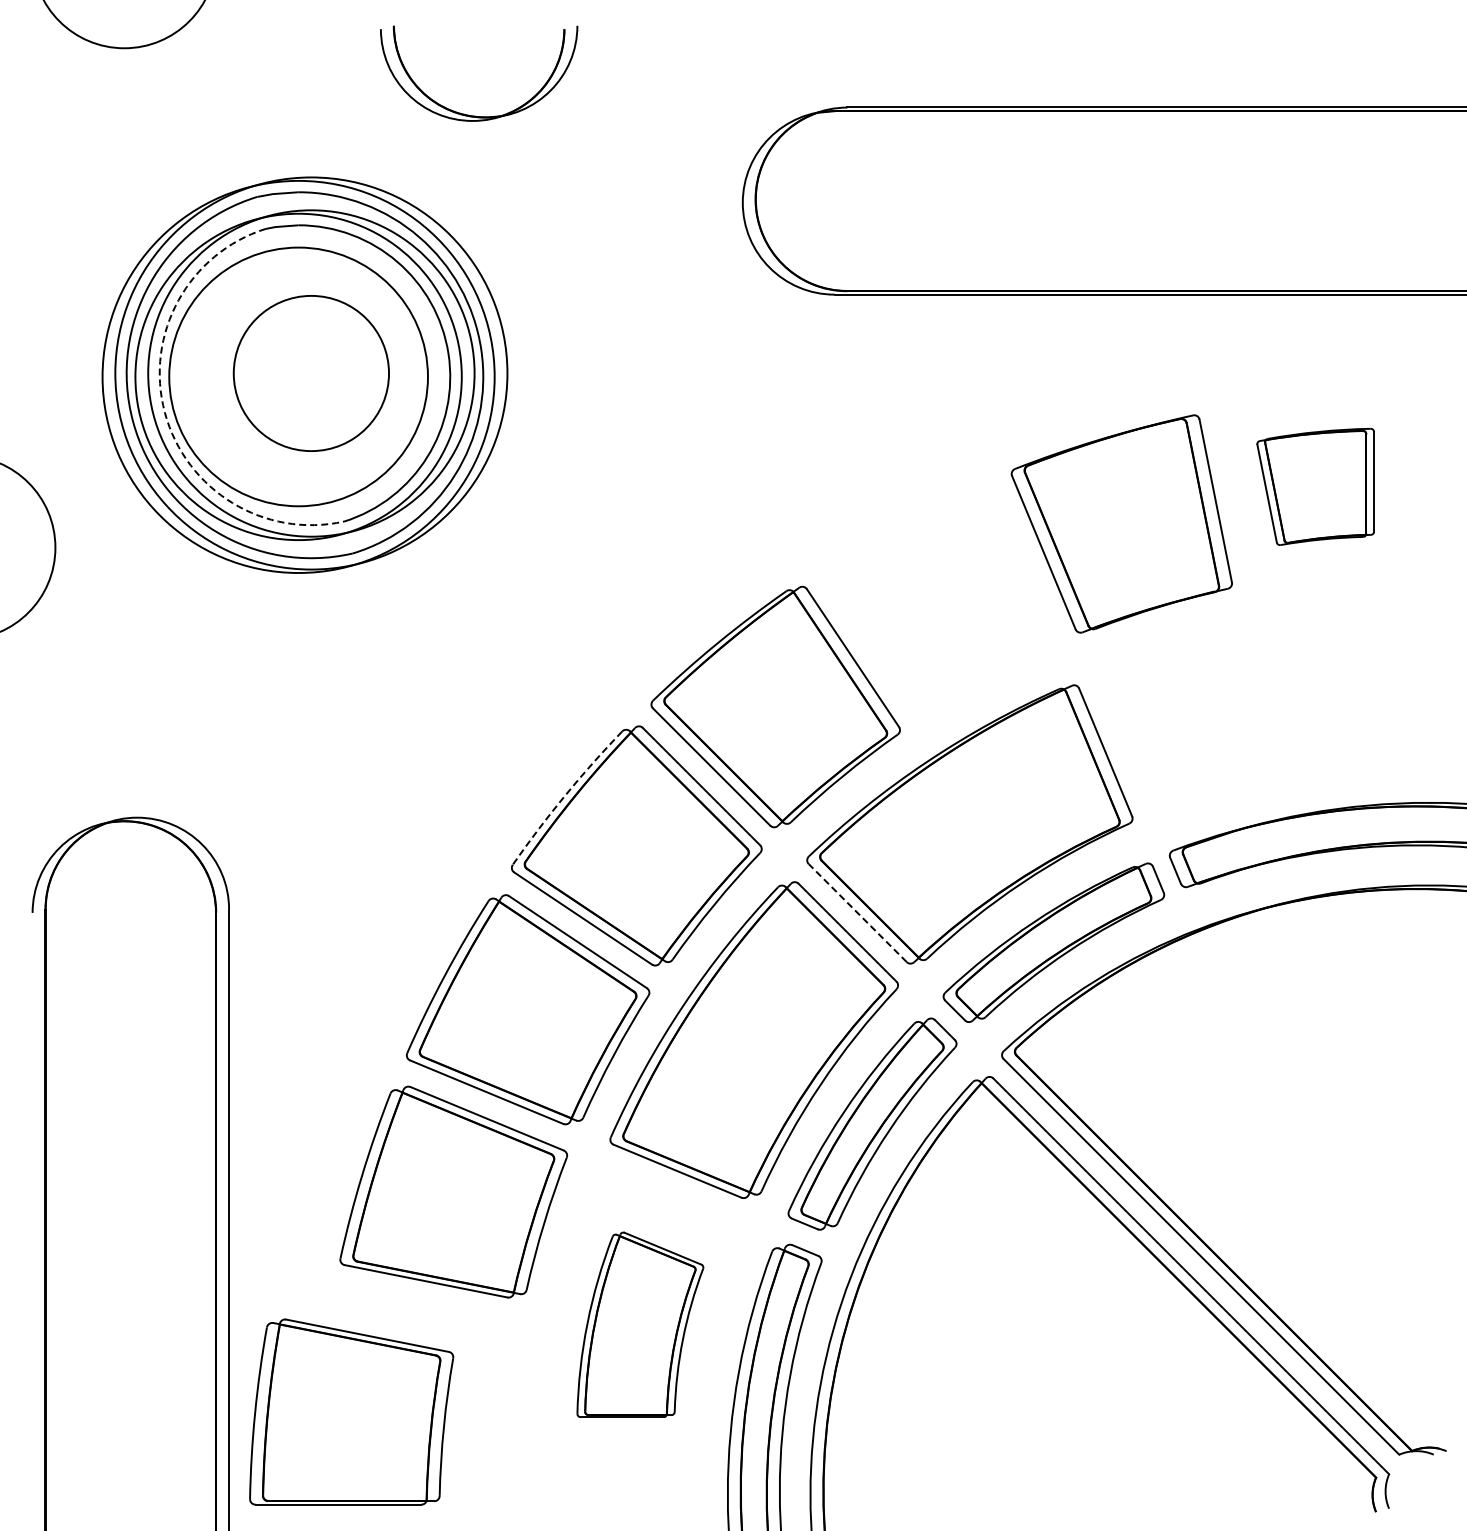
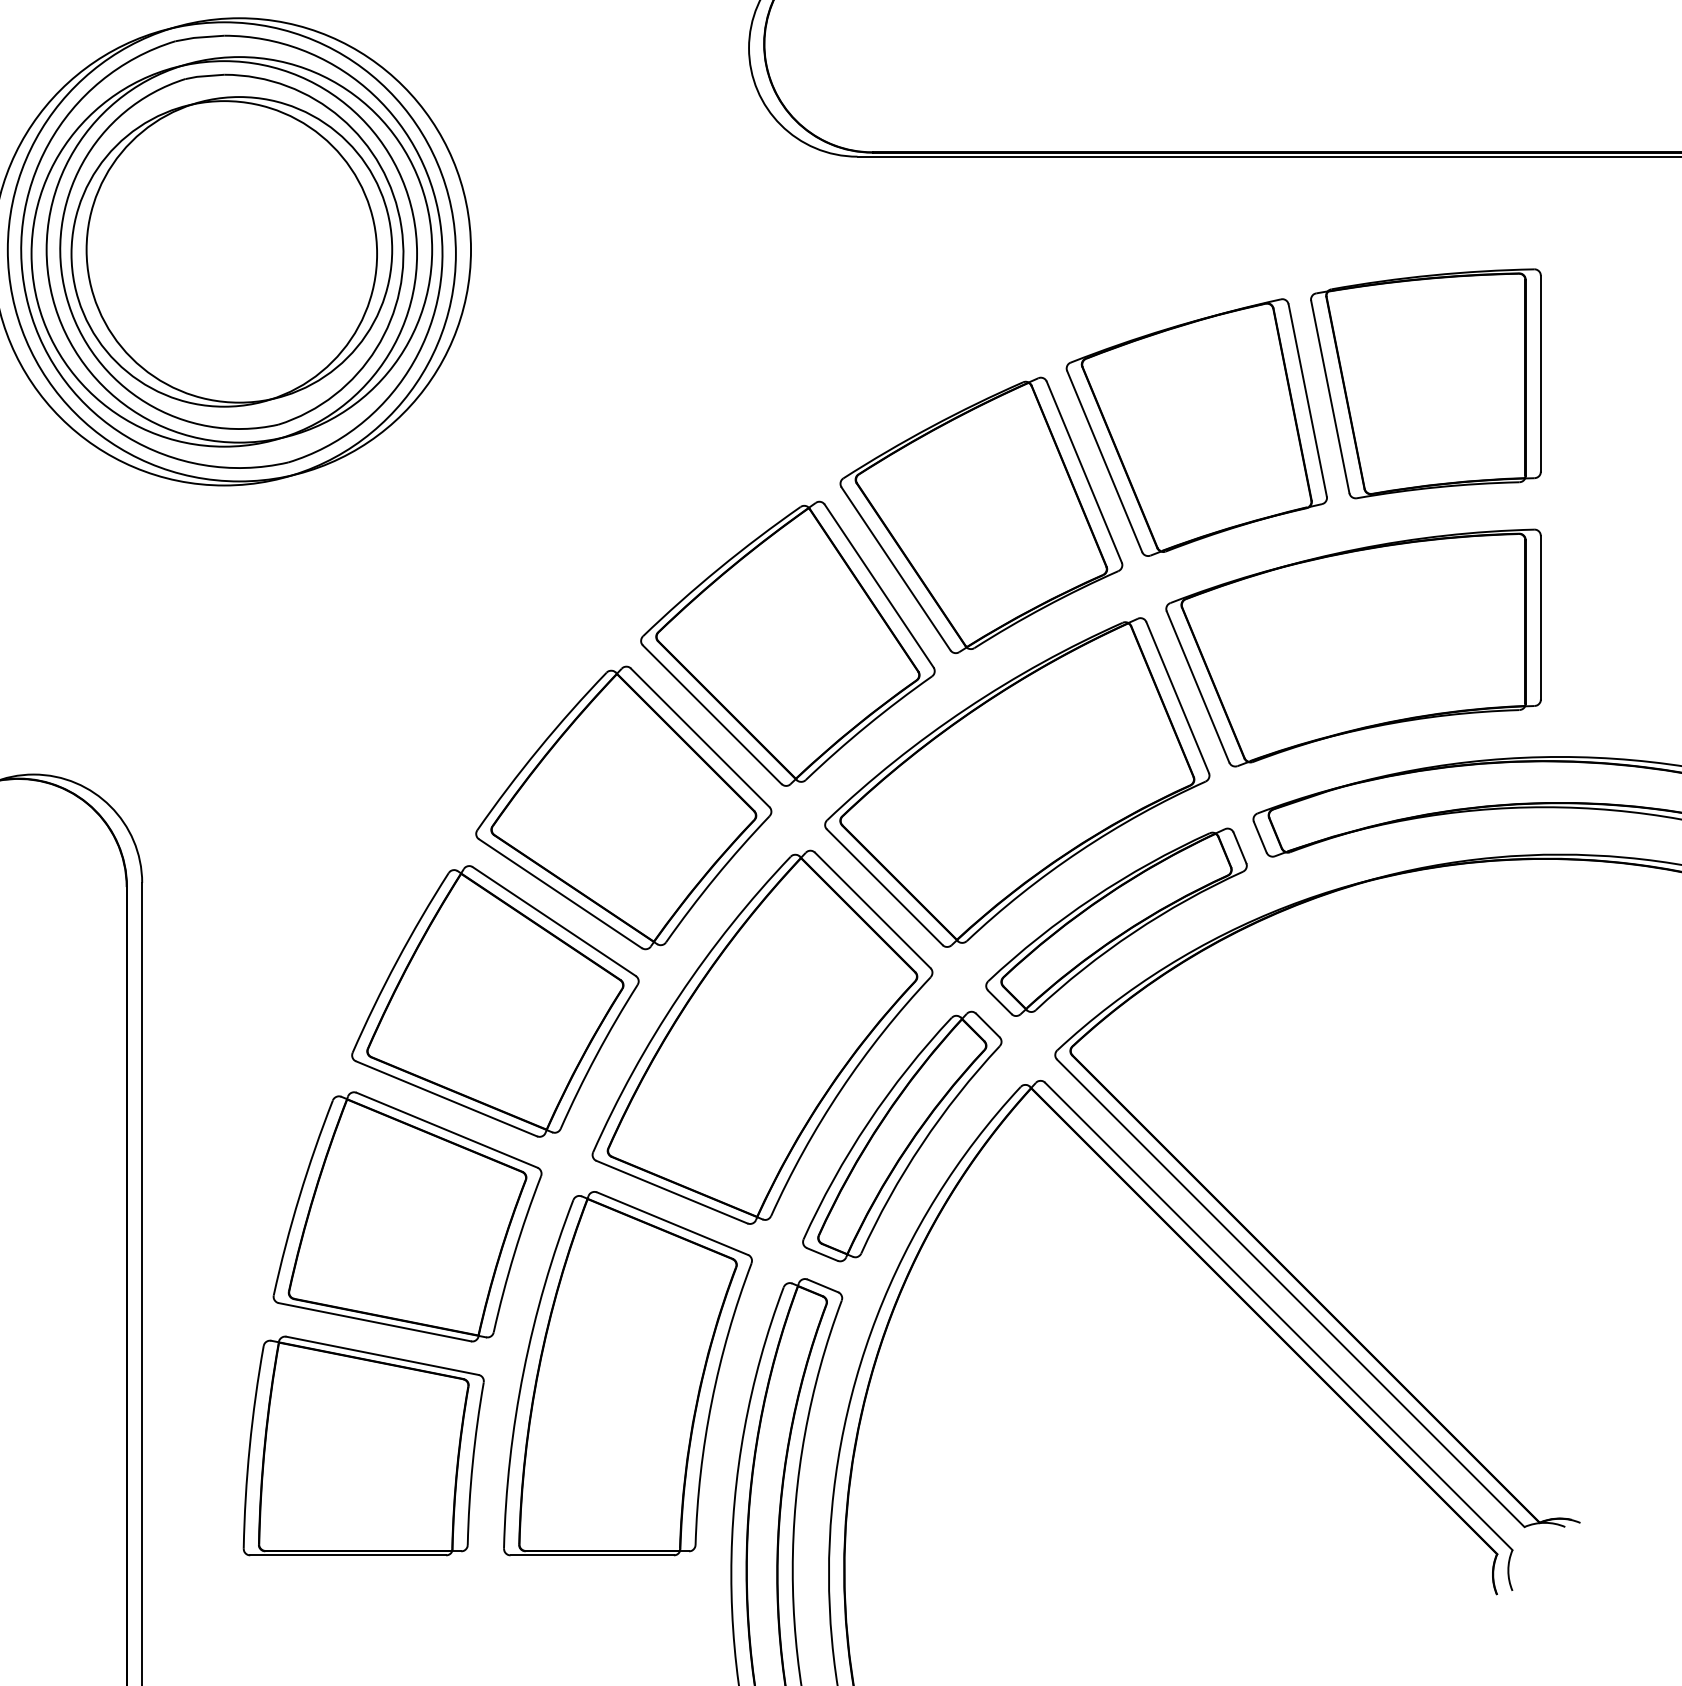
circle: (311, 373) -> (239, 249), size x1.67
arc: (164, 412) -> (65, 295), dashed -> solid
part: (1315, 486) -> (1425, 383), size x1.67
part: (939, 597) -> (981, 514), added
part: (1254, 710) -> (1353, 647), added
arc: (564, 796) -> (538, 749), dashed -> solid
line: (857, 912) -> (884, 886), dashed -> solid
part: (640, 1324) -> (628, 1373), size x1.67
part: (351, 1411) -> (363, 1445), moved

